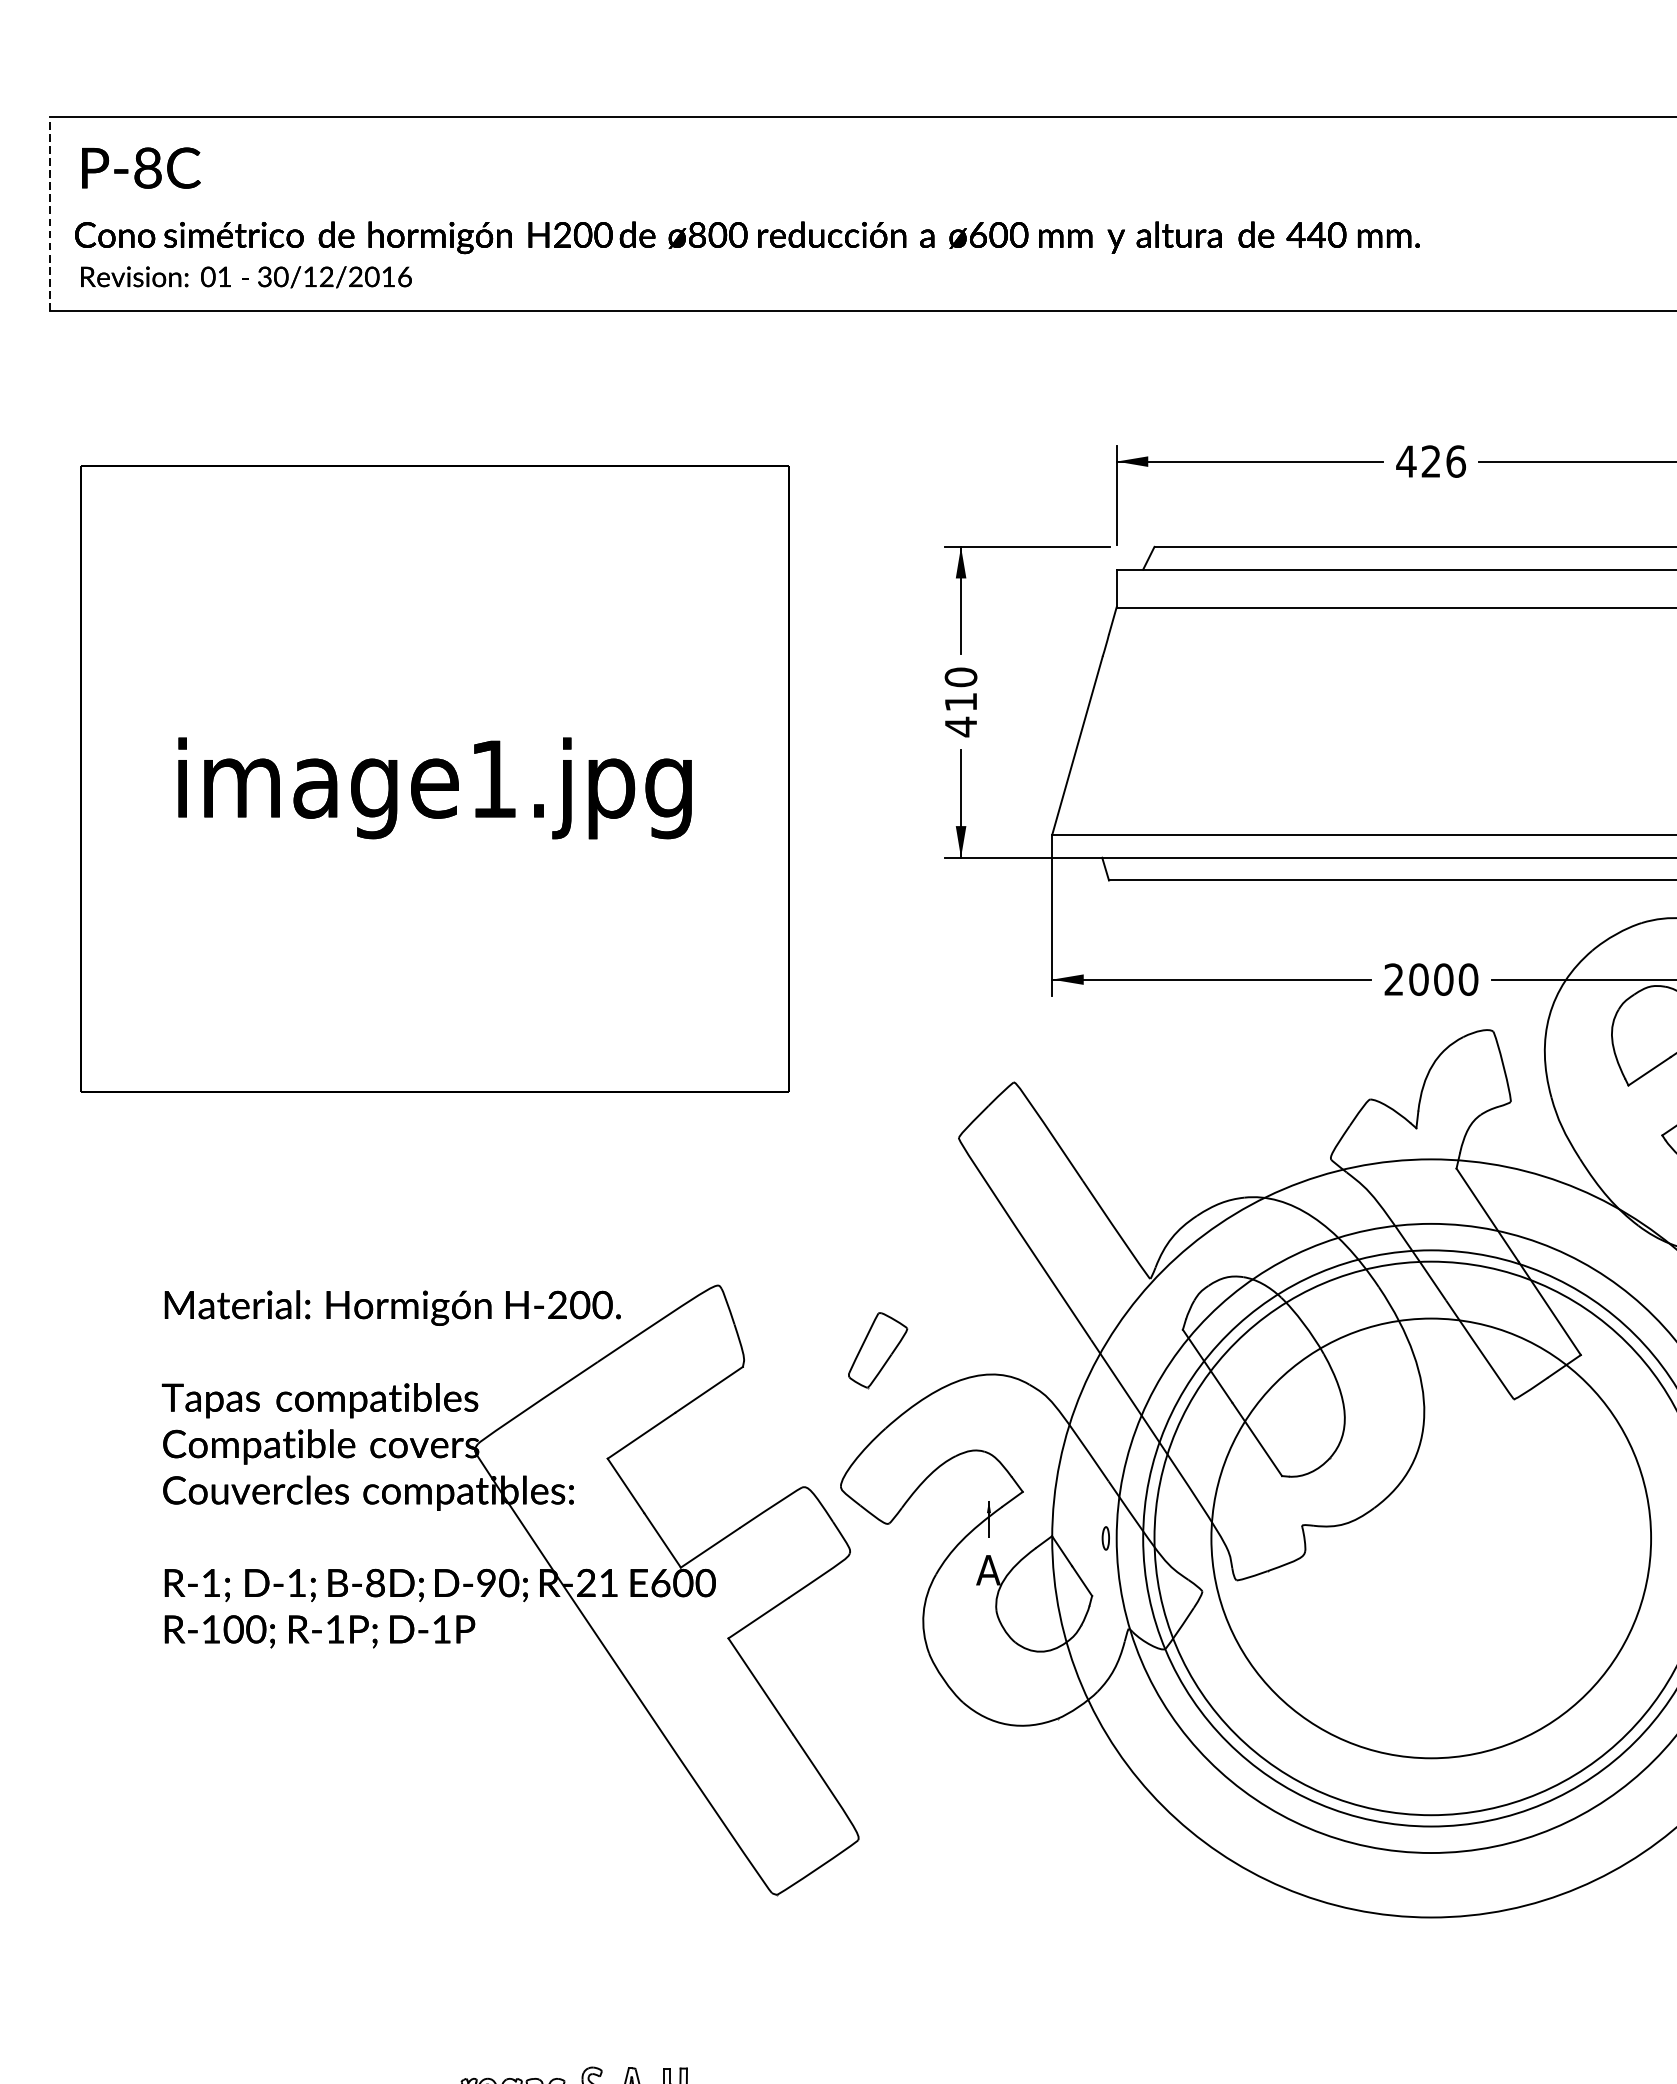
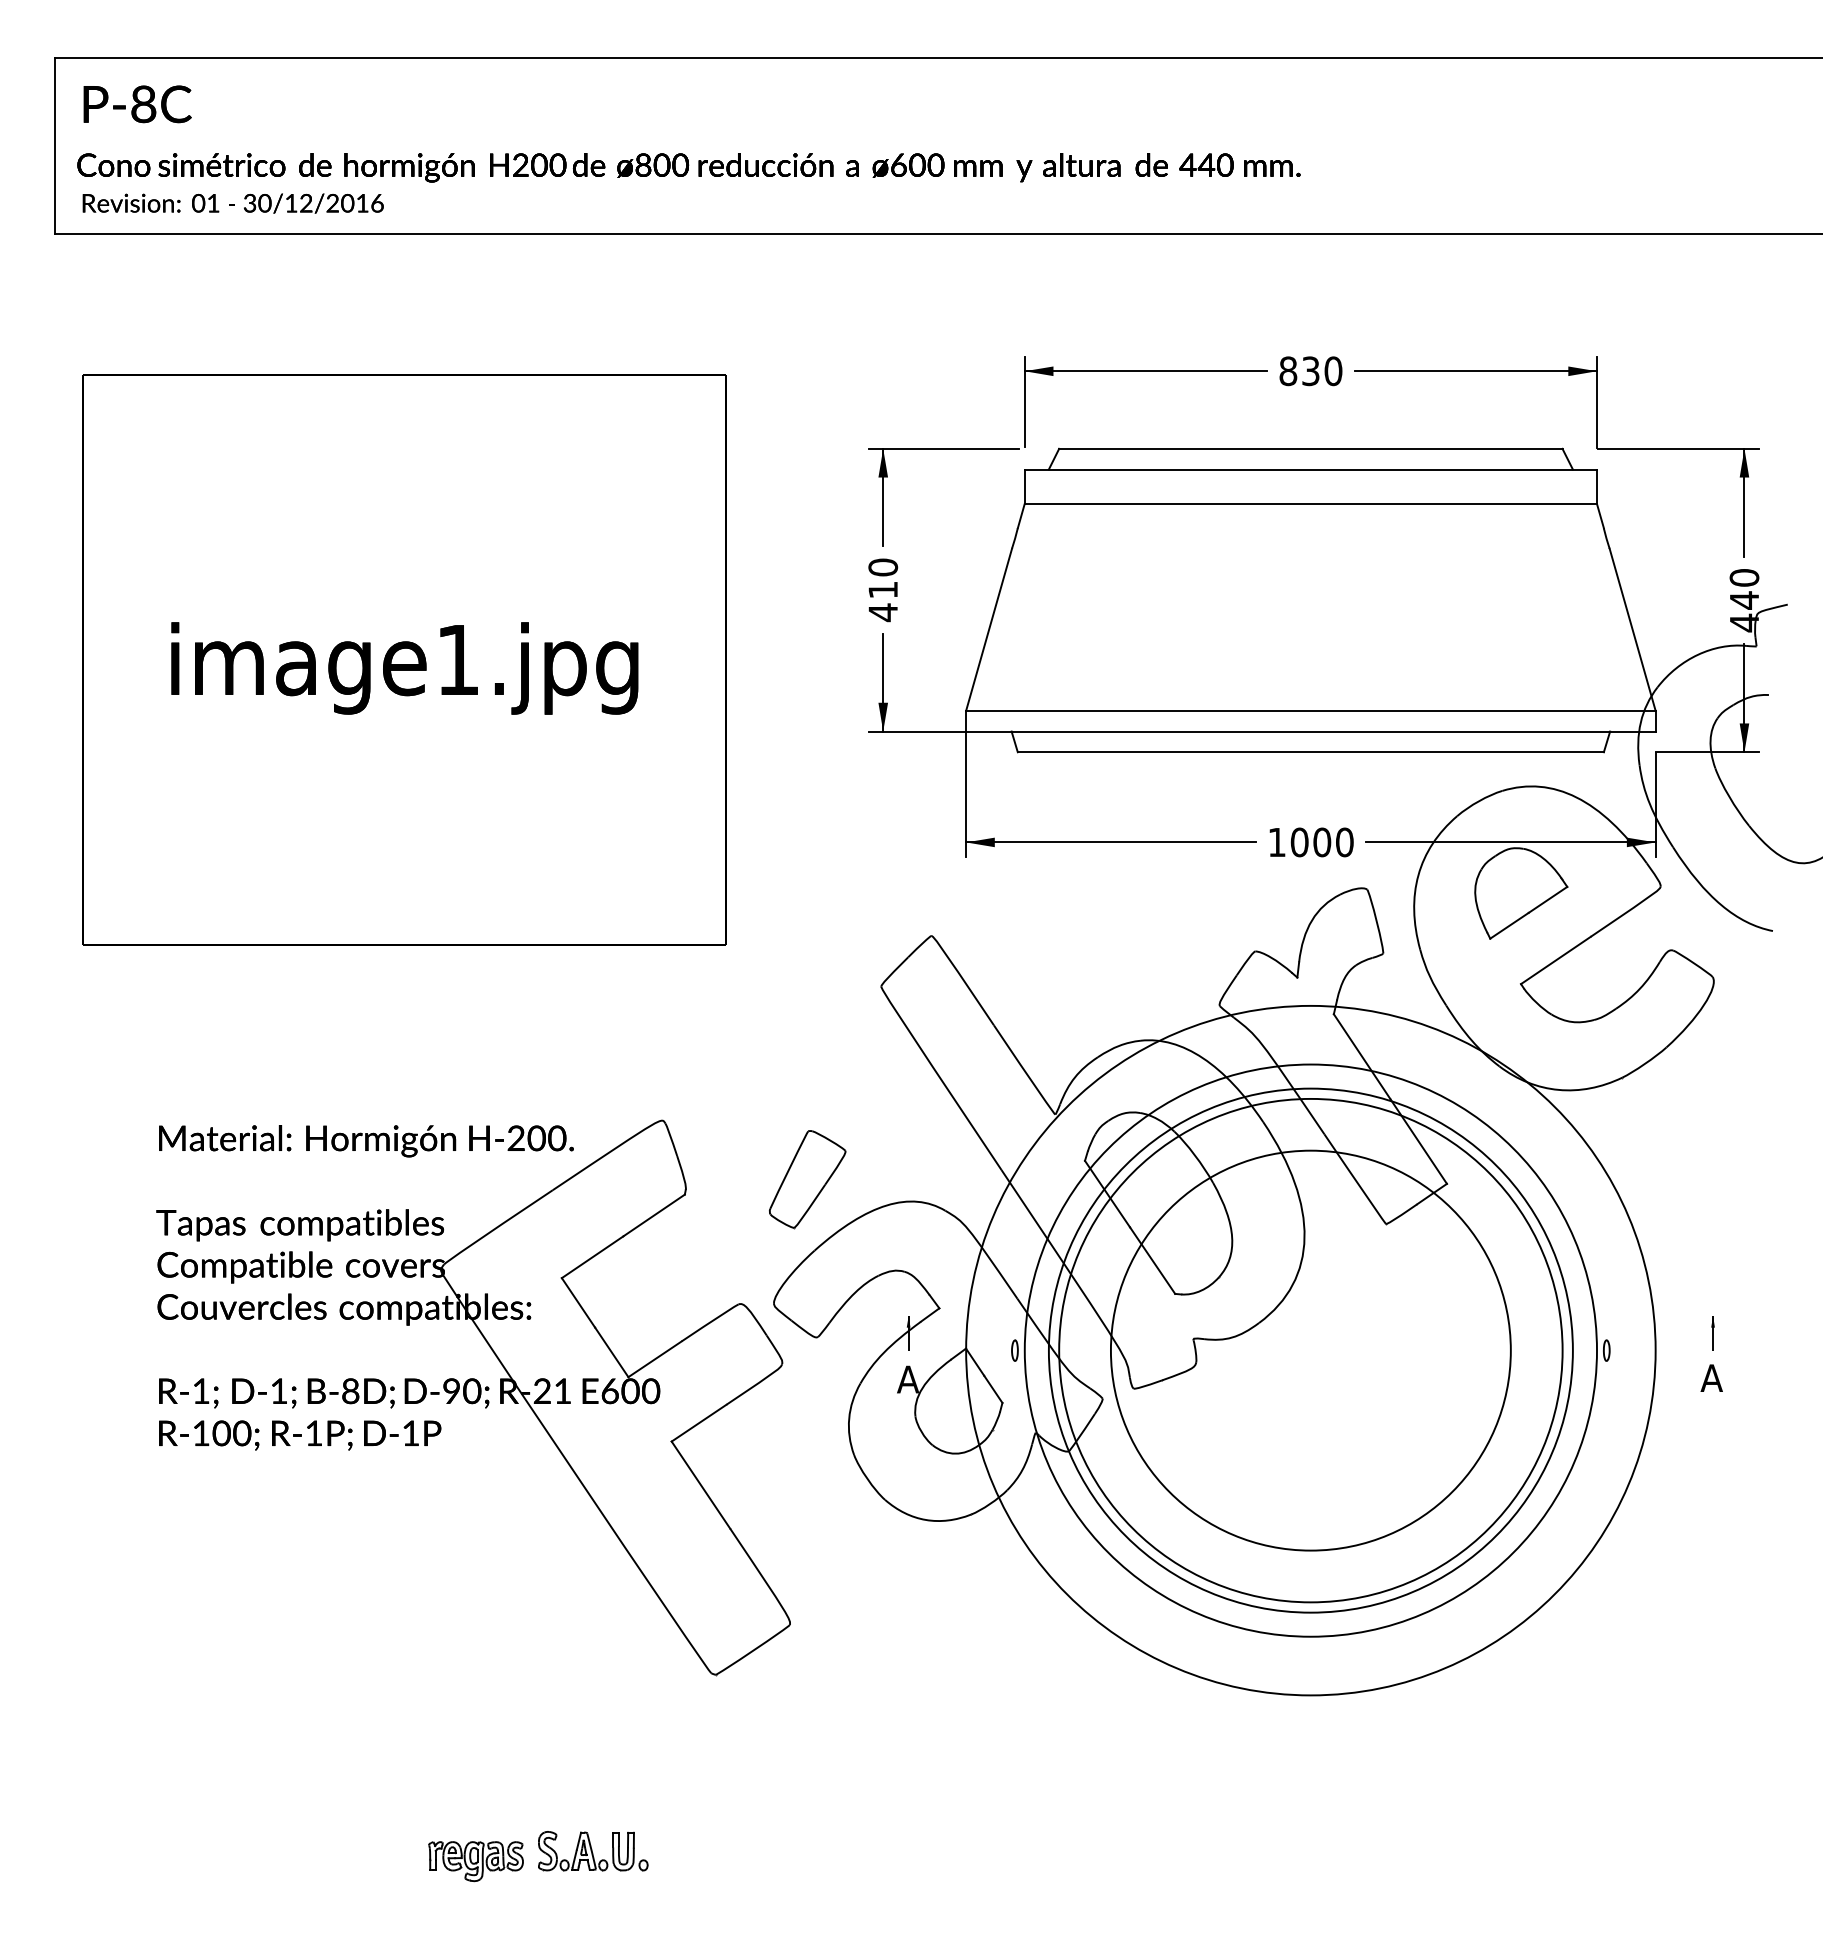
line: (49, 213) -> (54, 145), dashed -> solid
text: (1430, 461) -> (1310, 371), 426 -> 830
text: (1393, 978) -> (1276, 841), 2000 -> 1000
part: (877, 1350) -> (807, 1179), size x1.43

